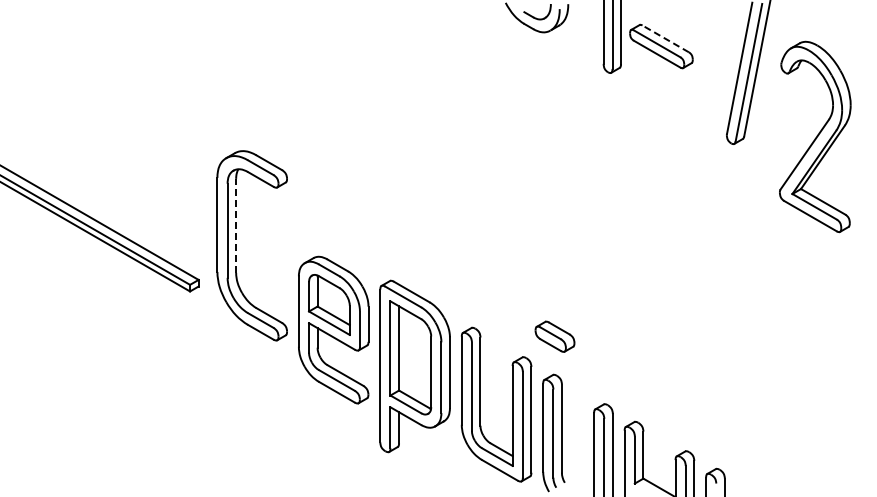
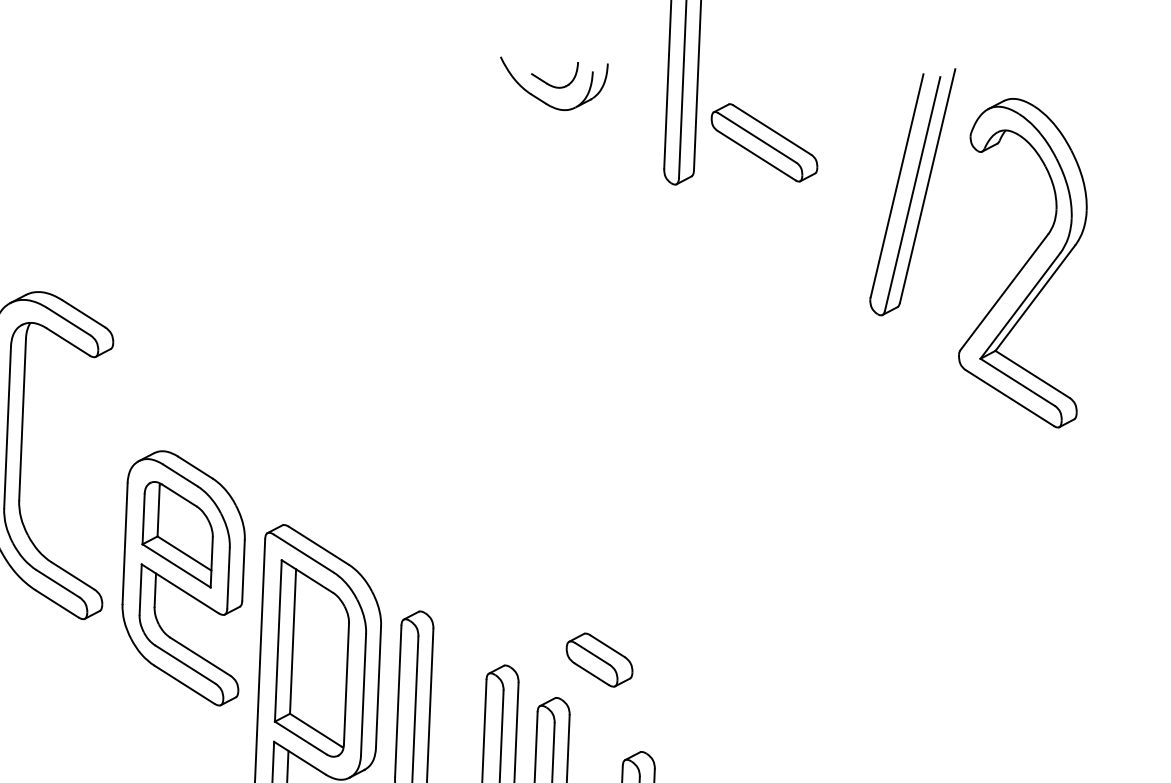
line: (665, 38) -> (772, 129), dashed -> solid
part: (815, 136) -> (1024, 261), moved
line: (236, 225) -> (23, 419), dashed -> solid
part: (333, 329) -> (183, 576), moved
part: (554, 336) -> (598, 659), moved

